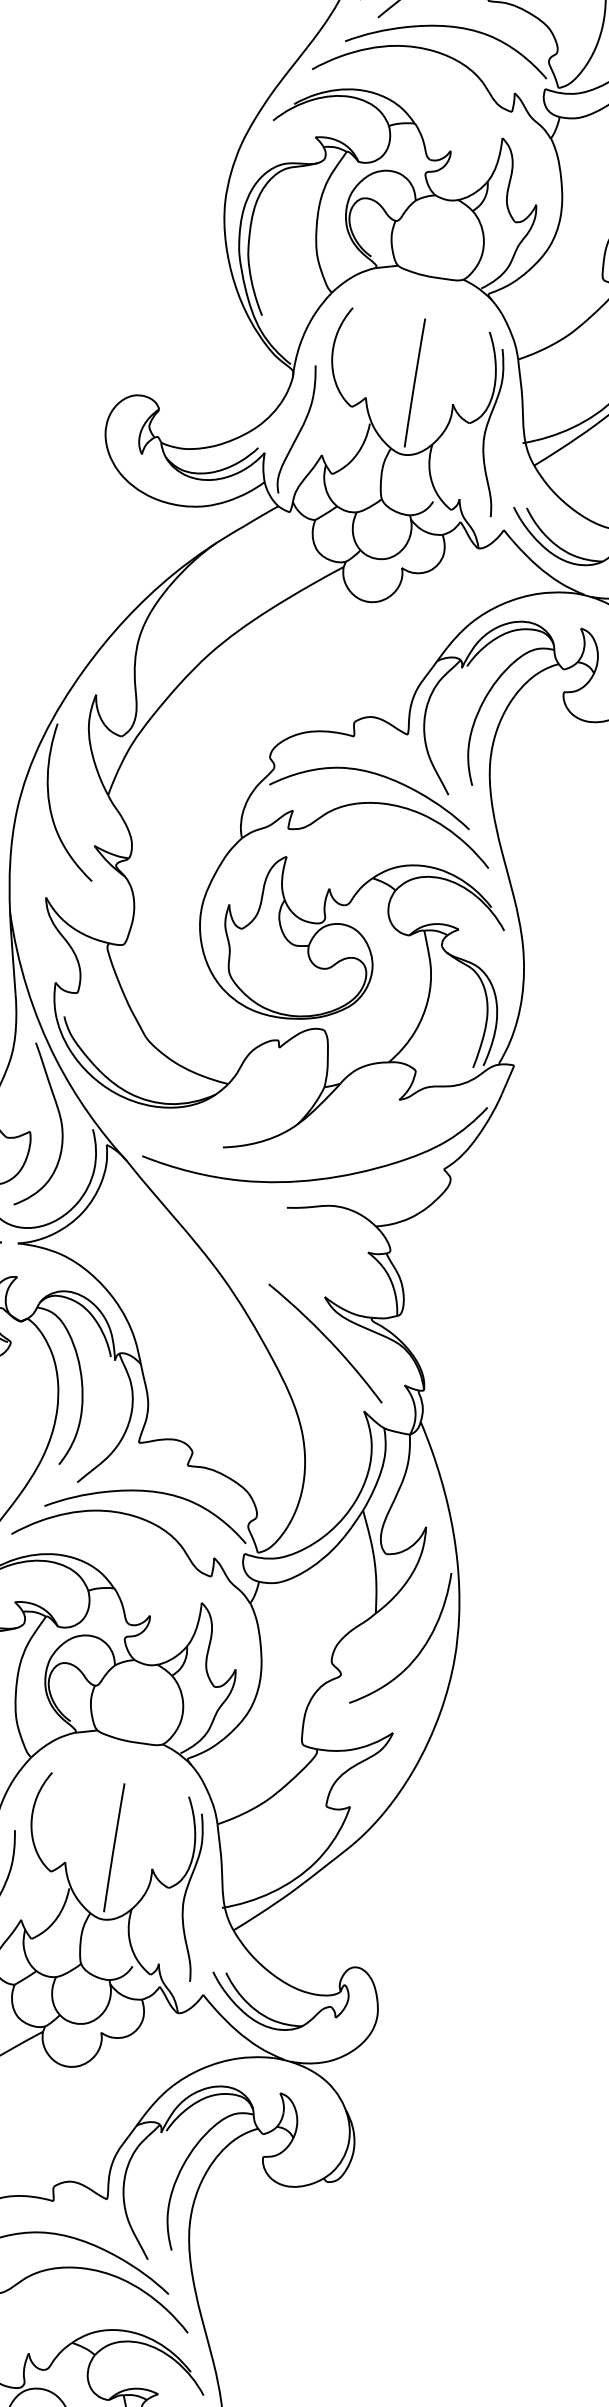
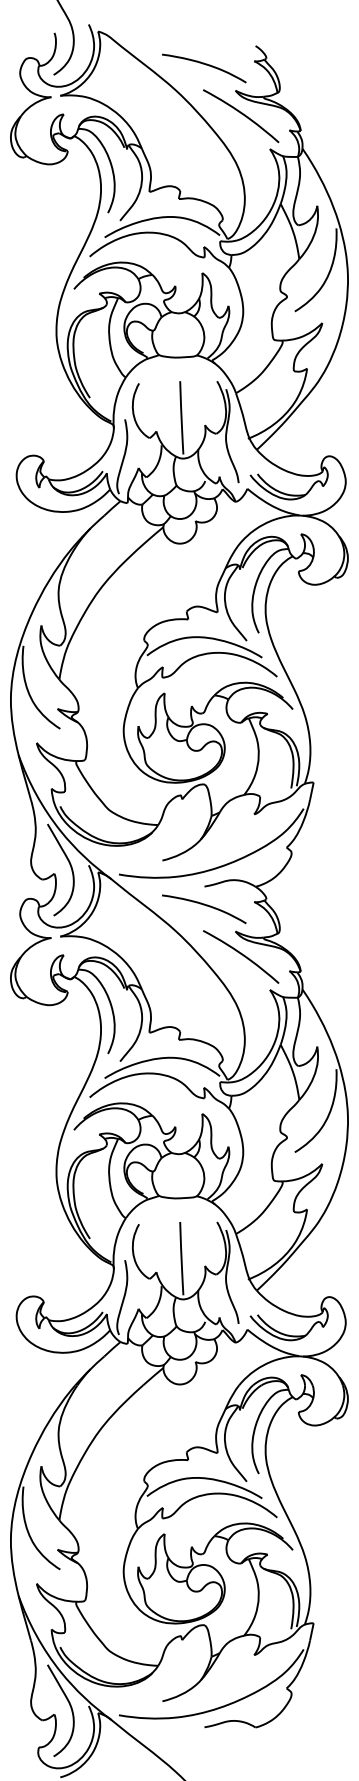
curve: (283, 1243) -> (206, 906), added

